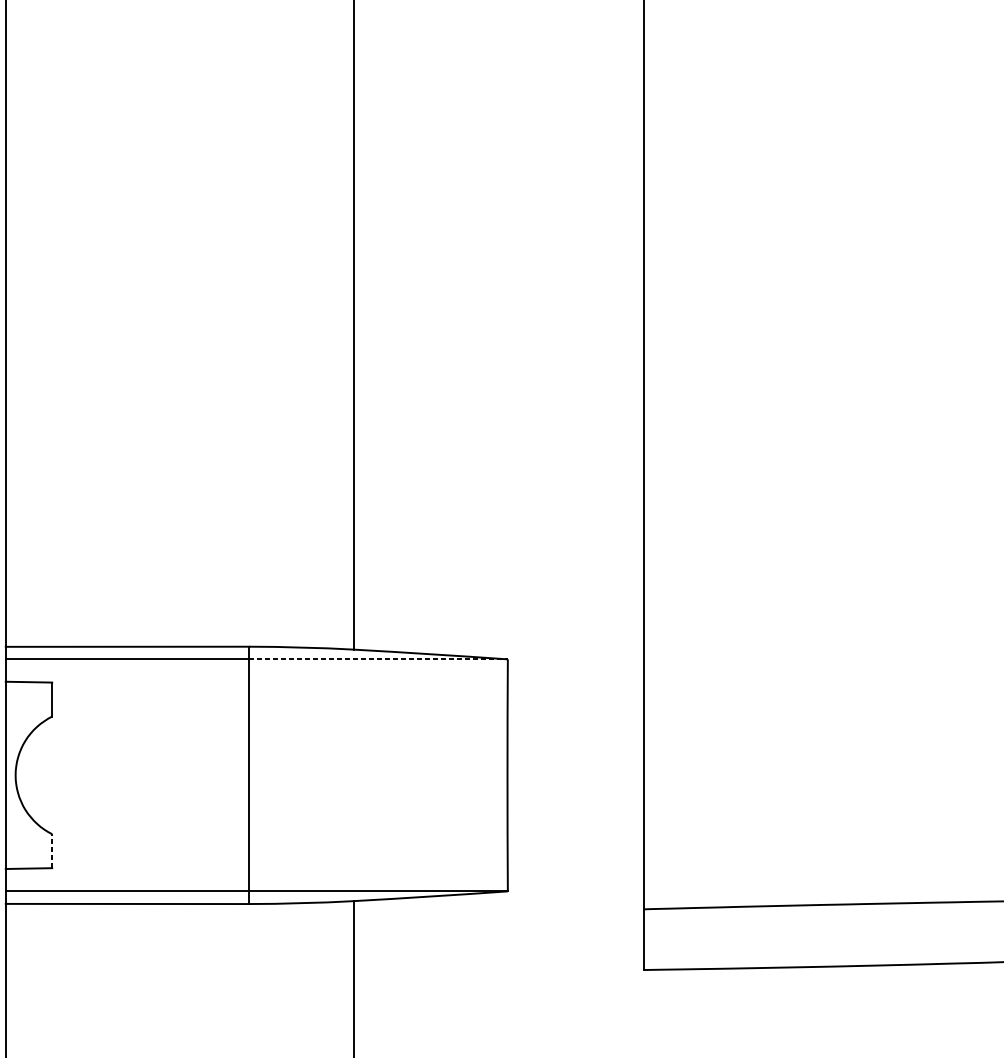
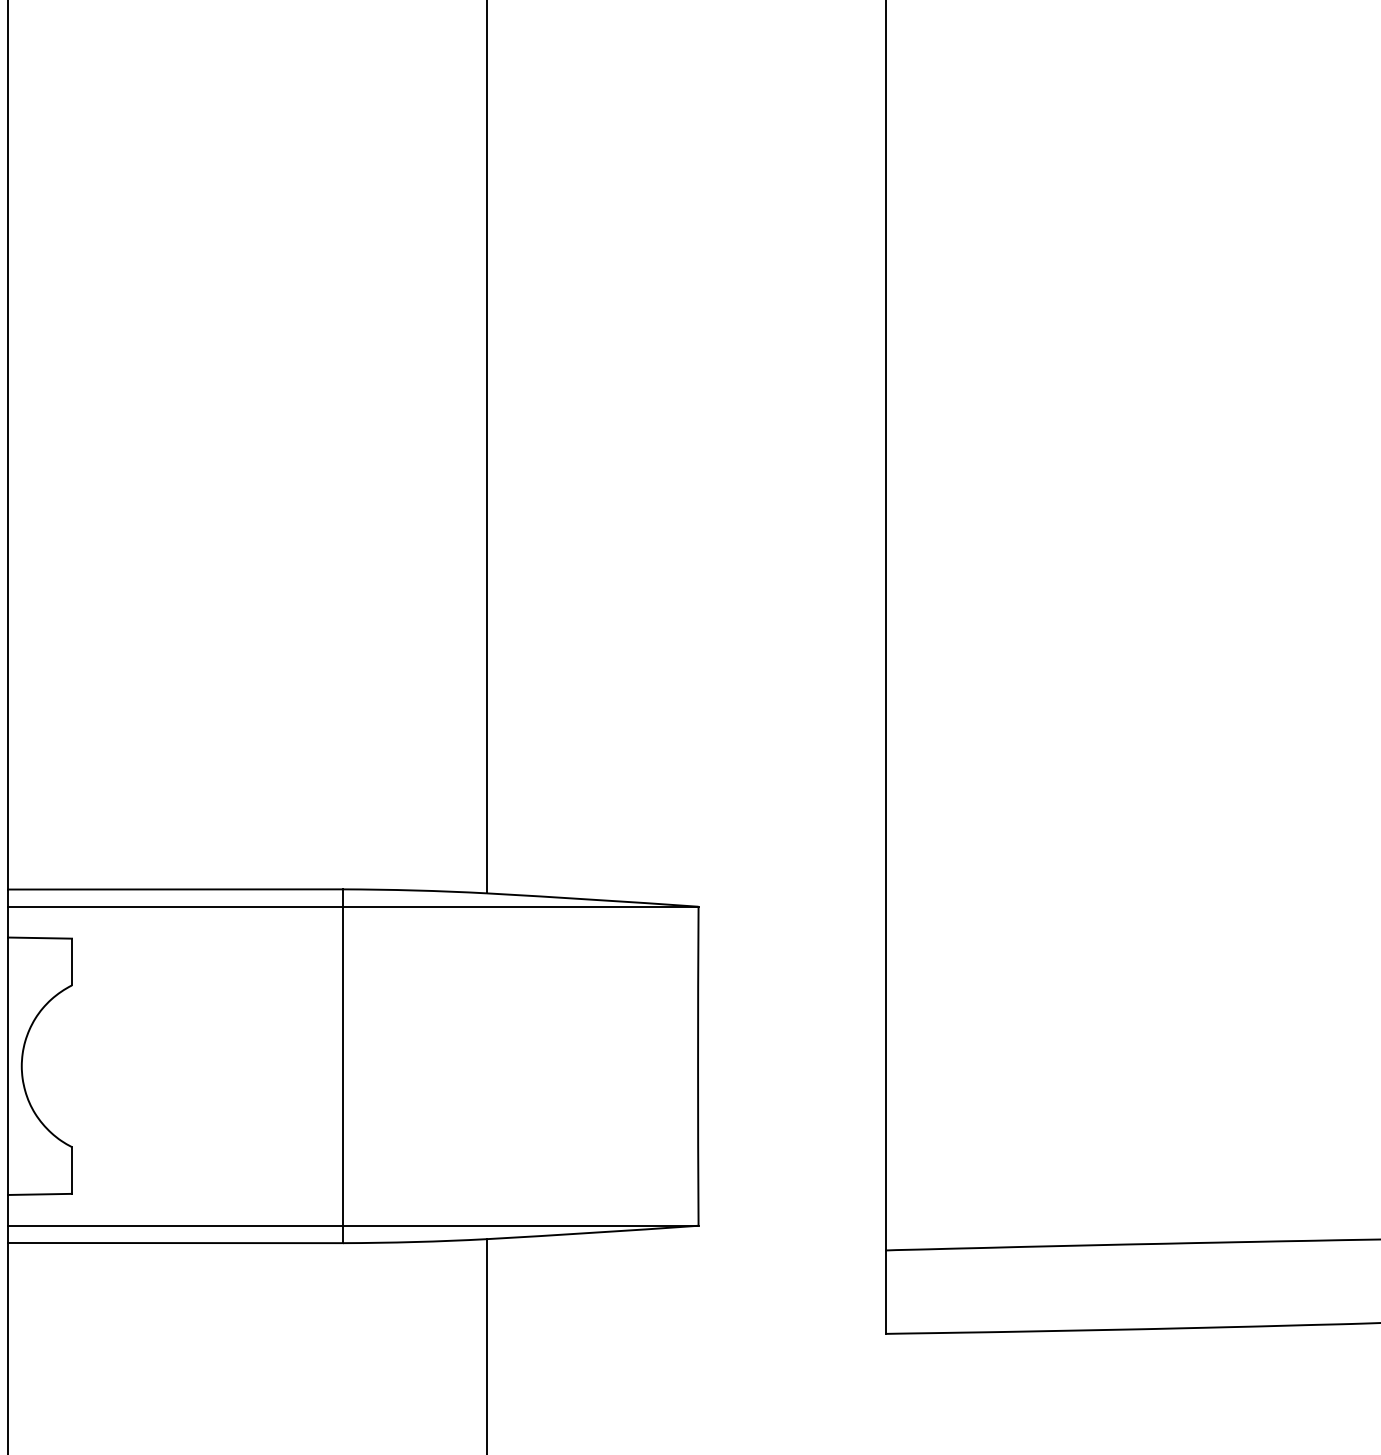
line: (378, 659) -> (520, 906), dashed -> solid
line: (52, 851) -> (72, 1170), dashed -> solid

